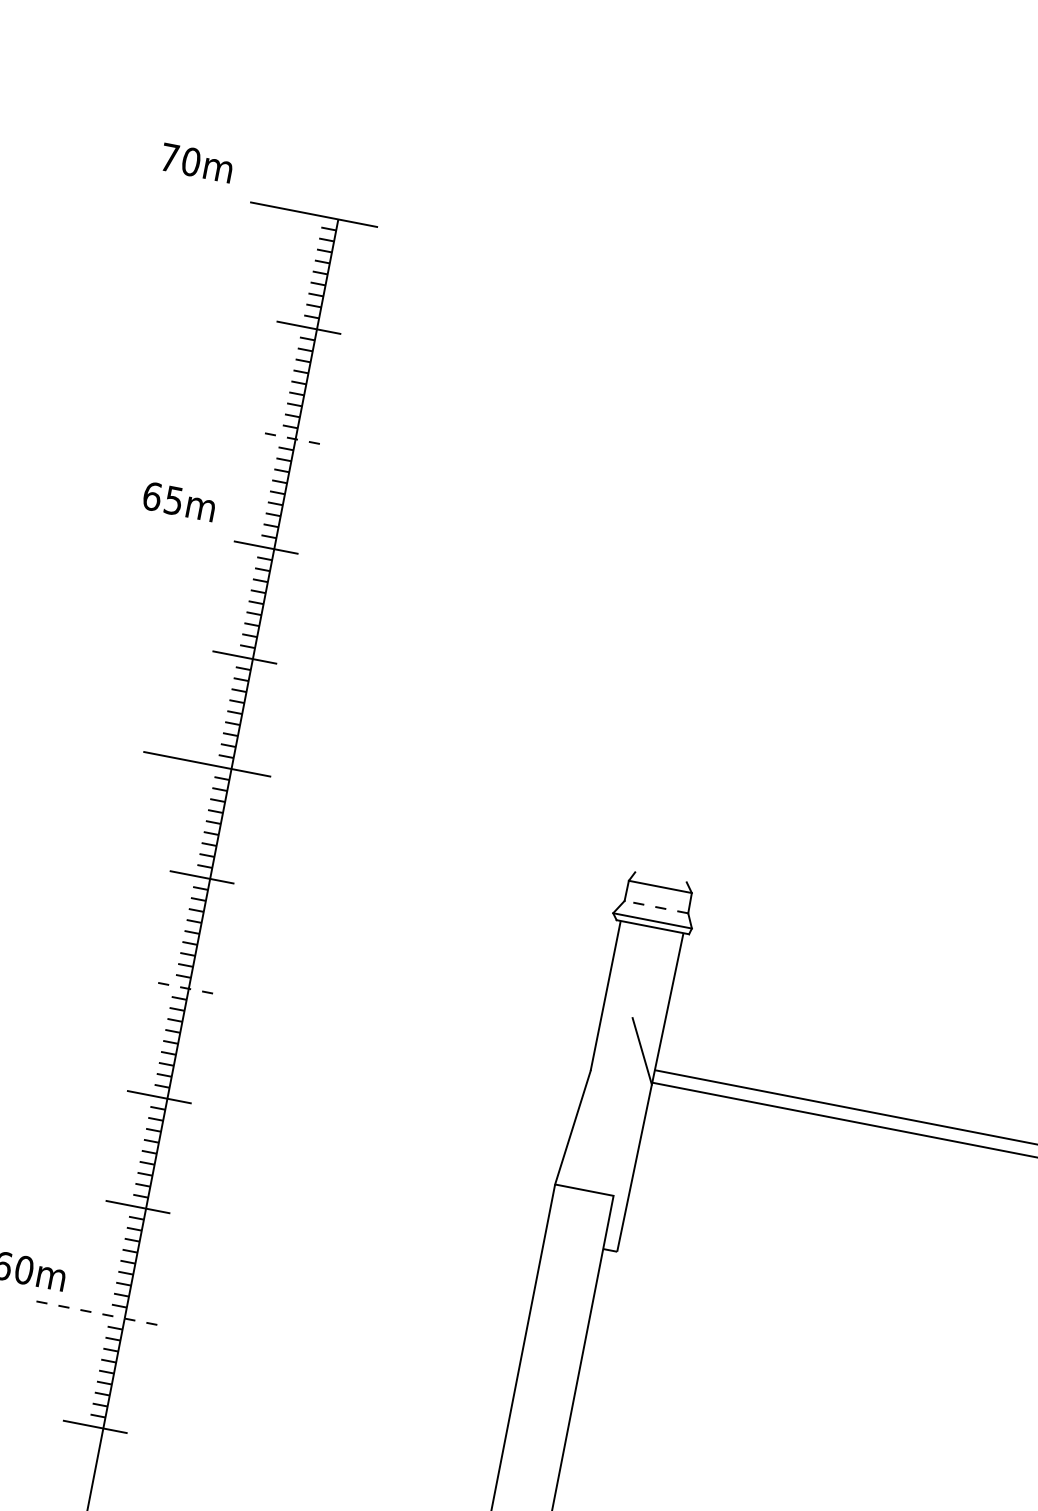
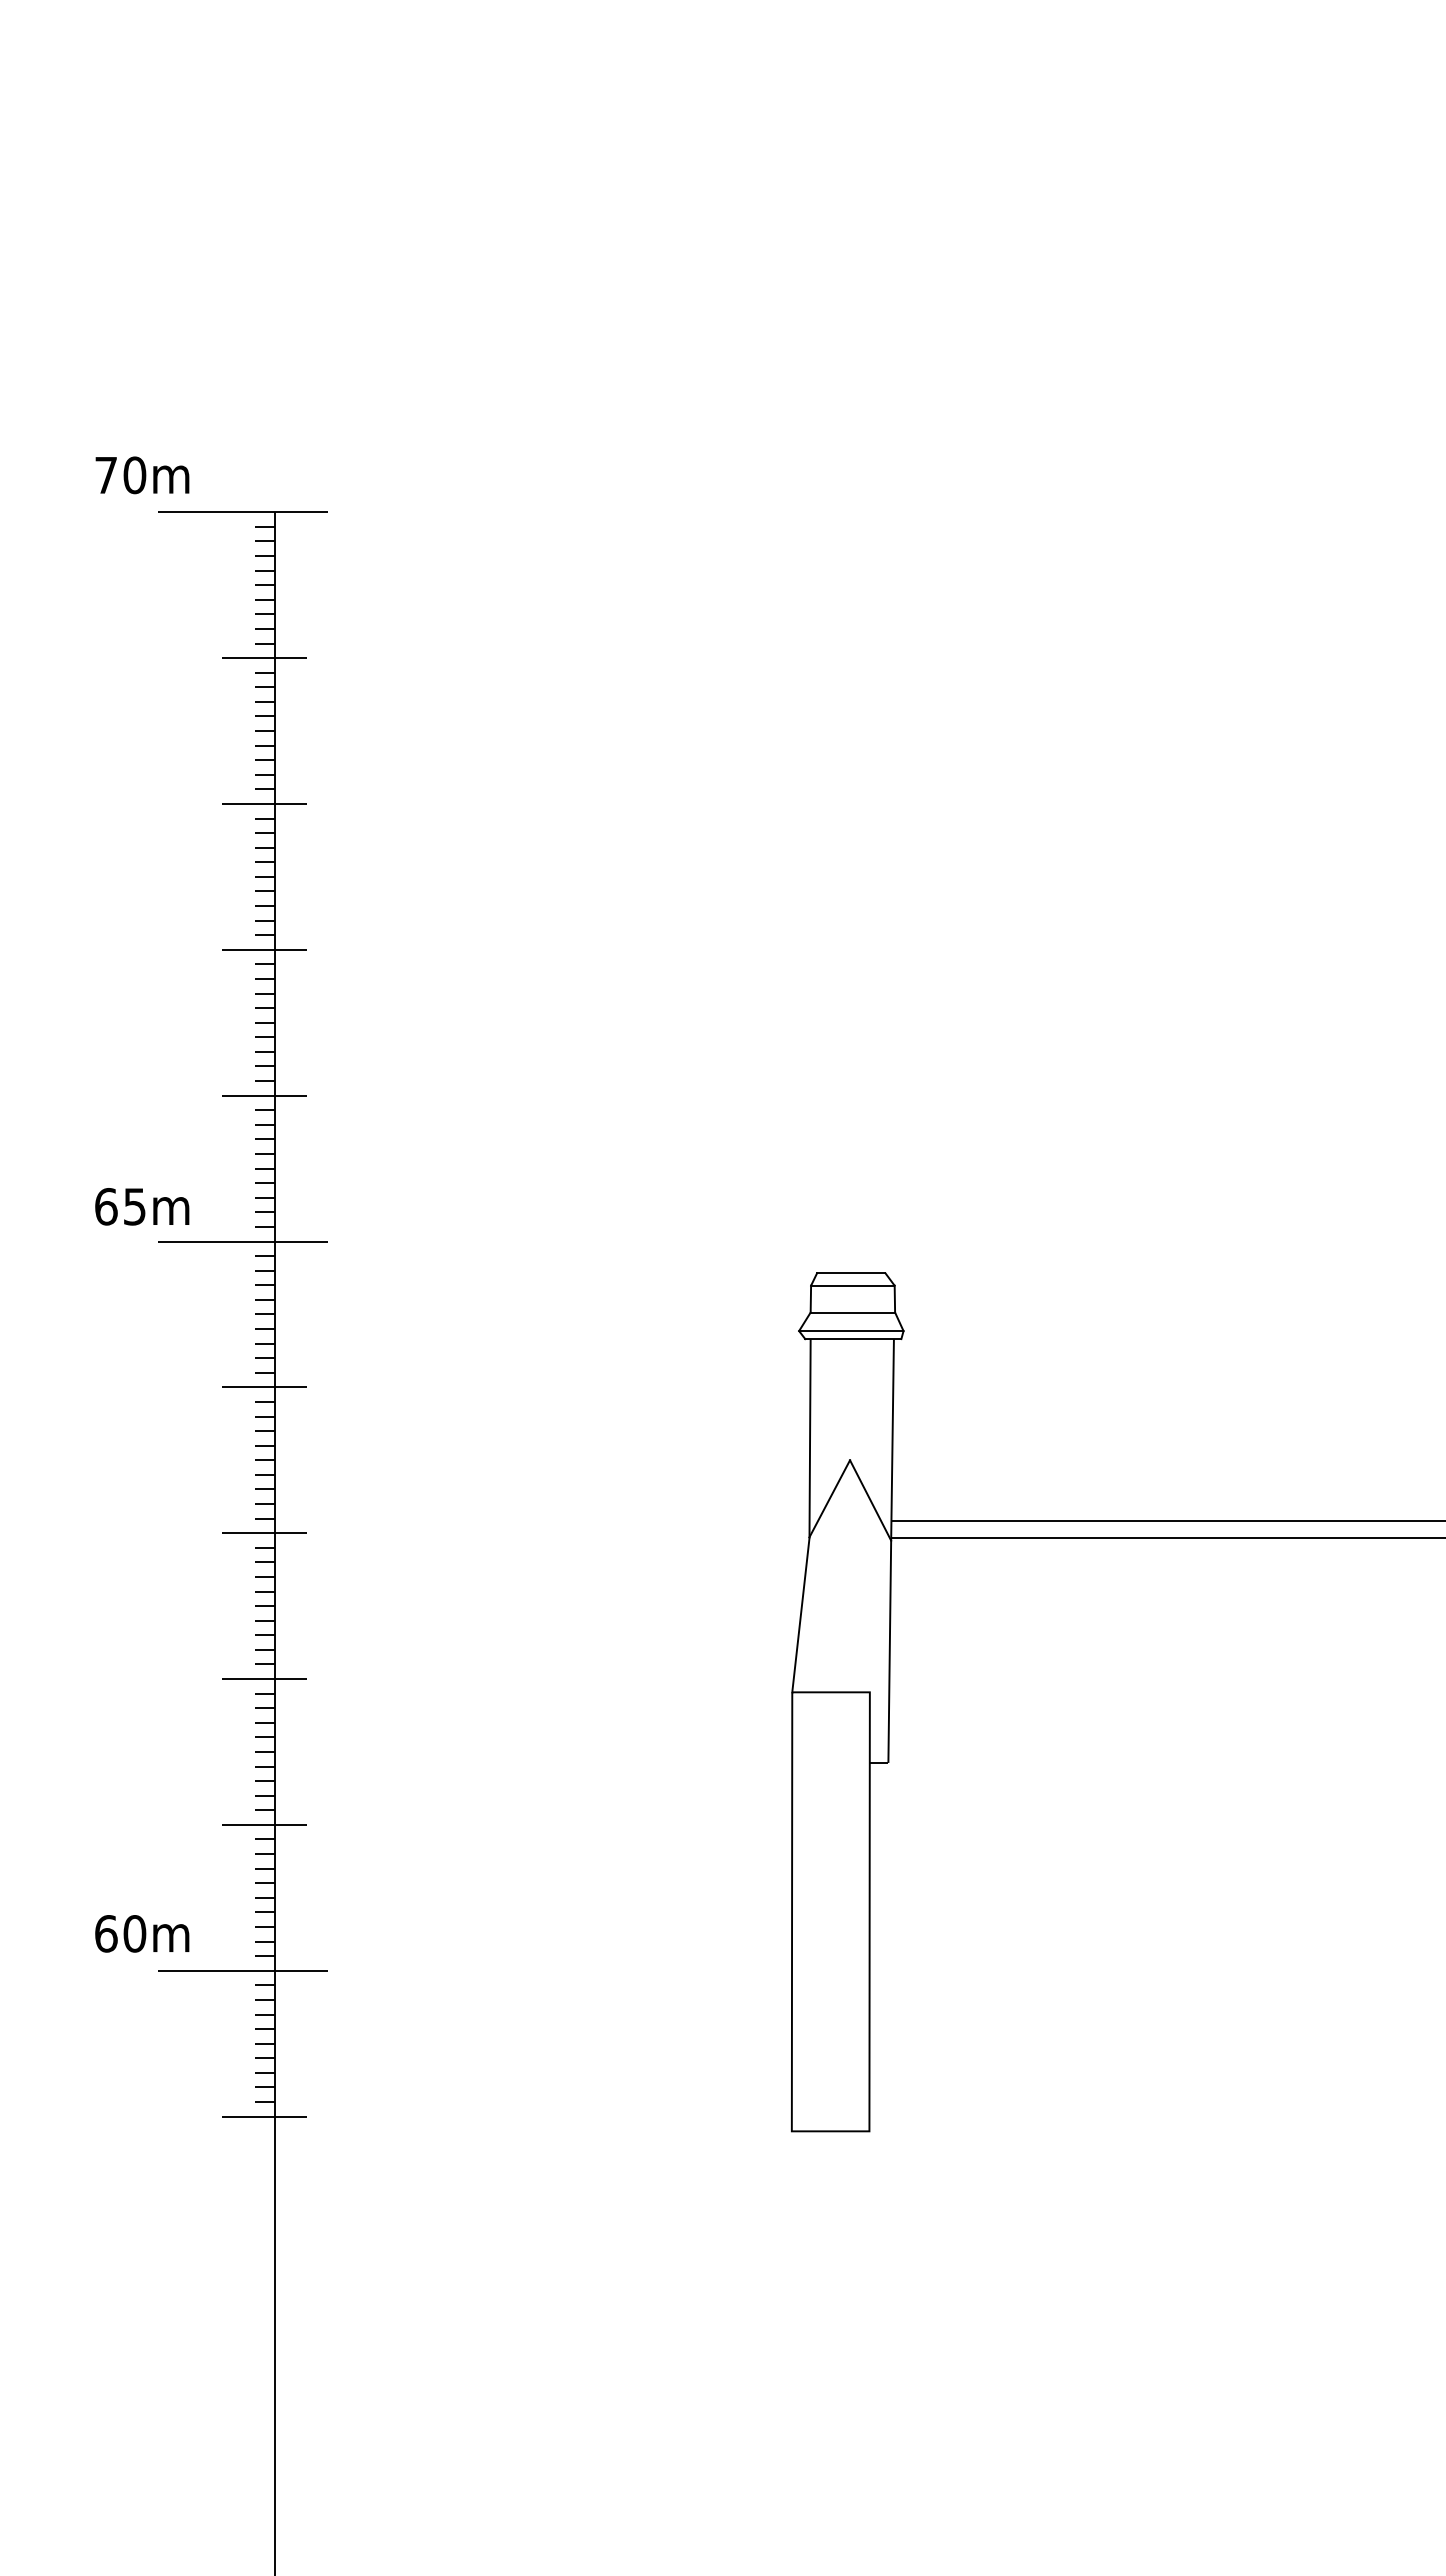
text: (196, 163) -> (142, 475), moved
line: (287, 437) -> (264, 803), dashed -> solid
text: (179, 501) -> (142, 1206), moved
line: (661, 877) -> (851, 1273), added
line: (656, 907) -> (852, 1312), dashed -> solid
line: (180, 987) -> (264, 1533), dashed -> solid
line: (611, 1043) -> (829, 1498), added
line: (100, 1313) -> (243, 1970), dashed -> solid

